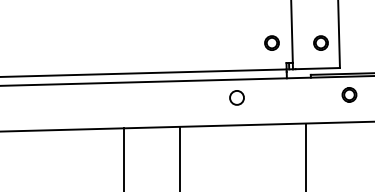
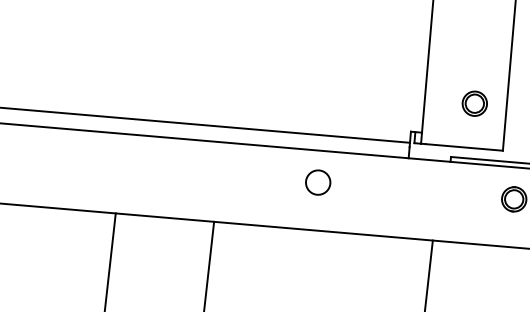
circle: (271, 42) -> (388, 93), removed

